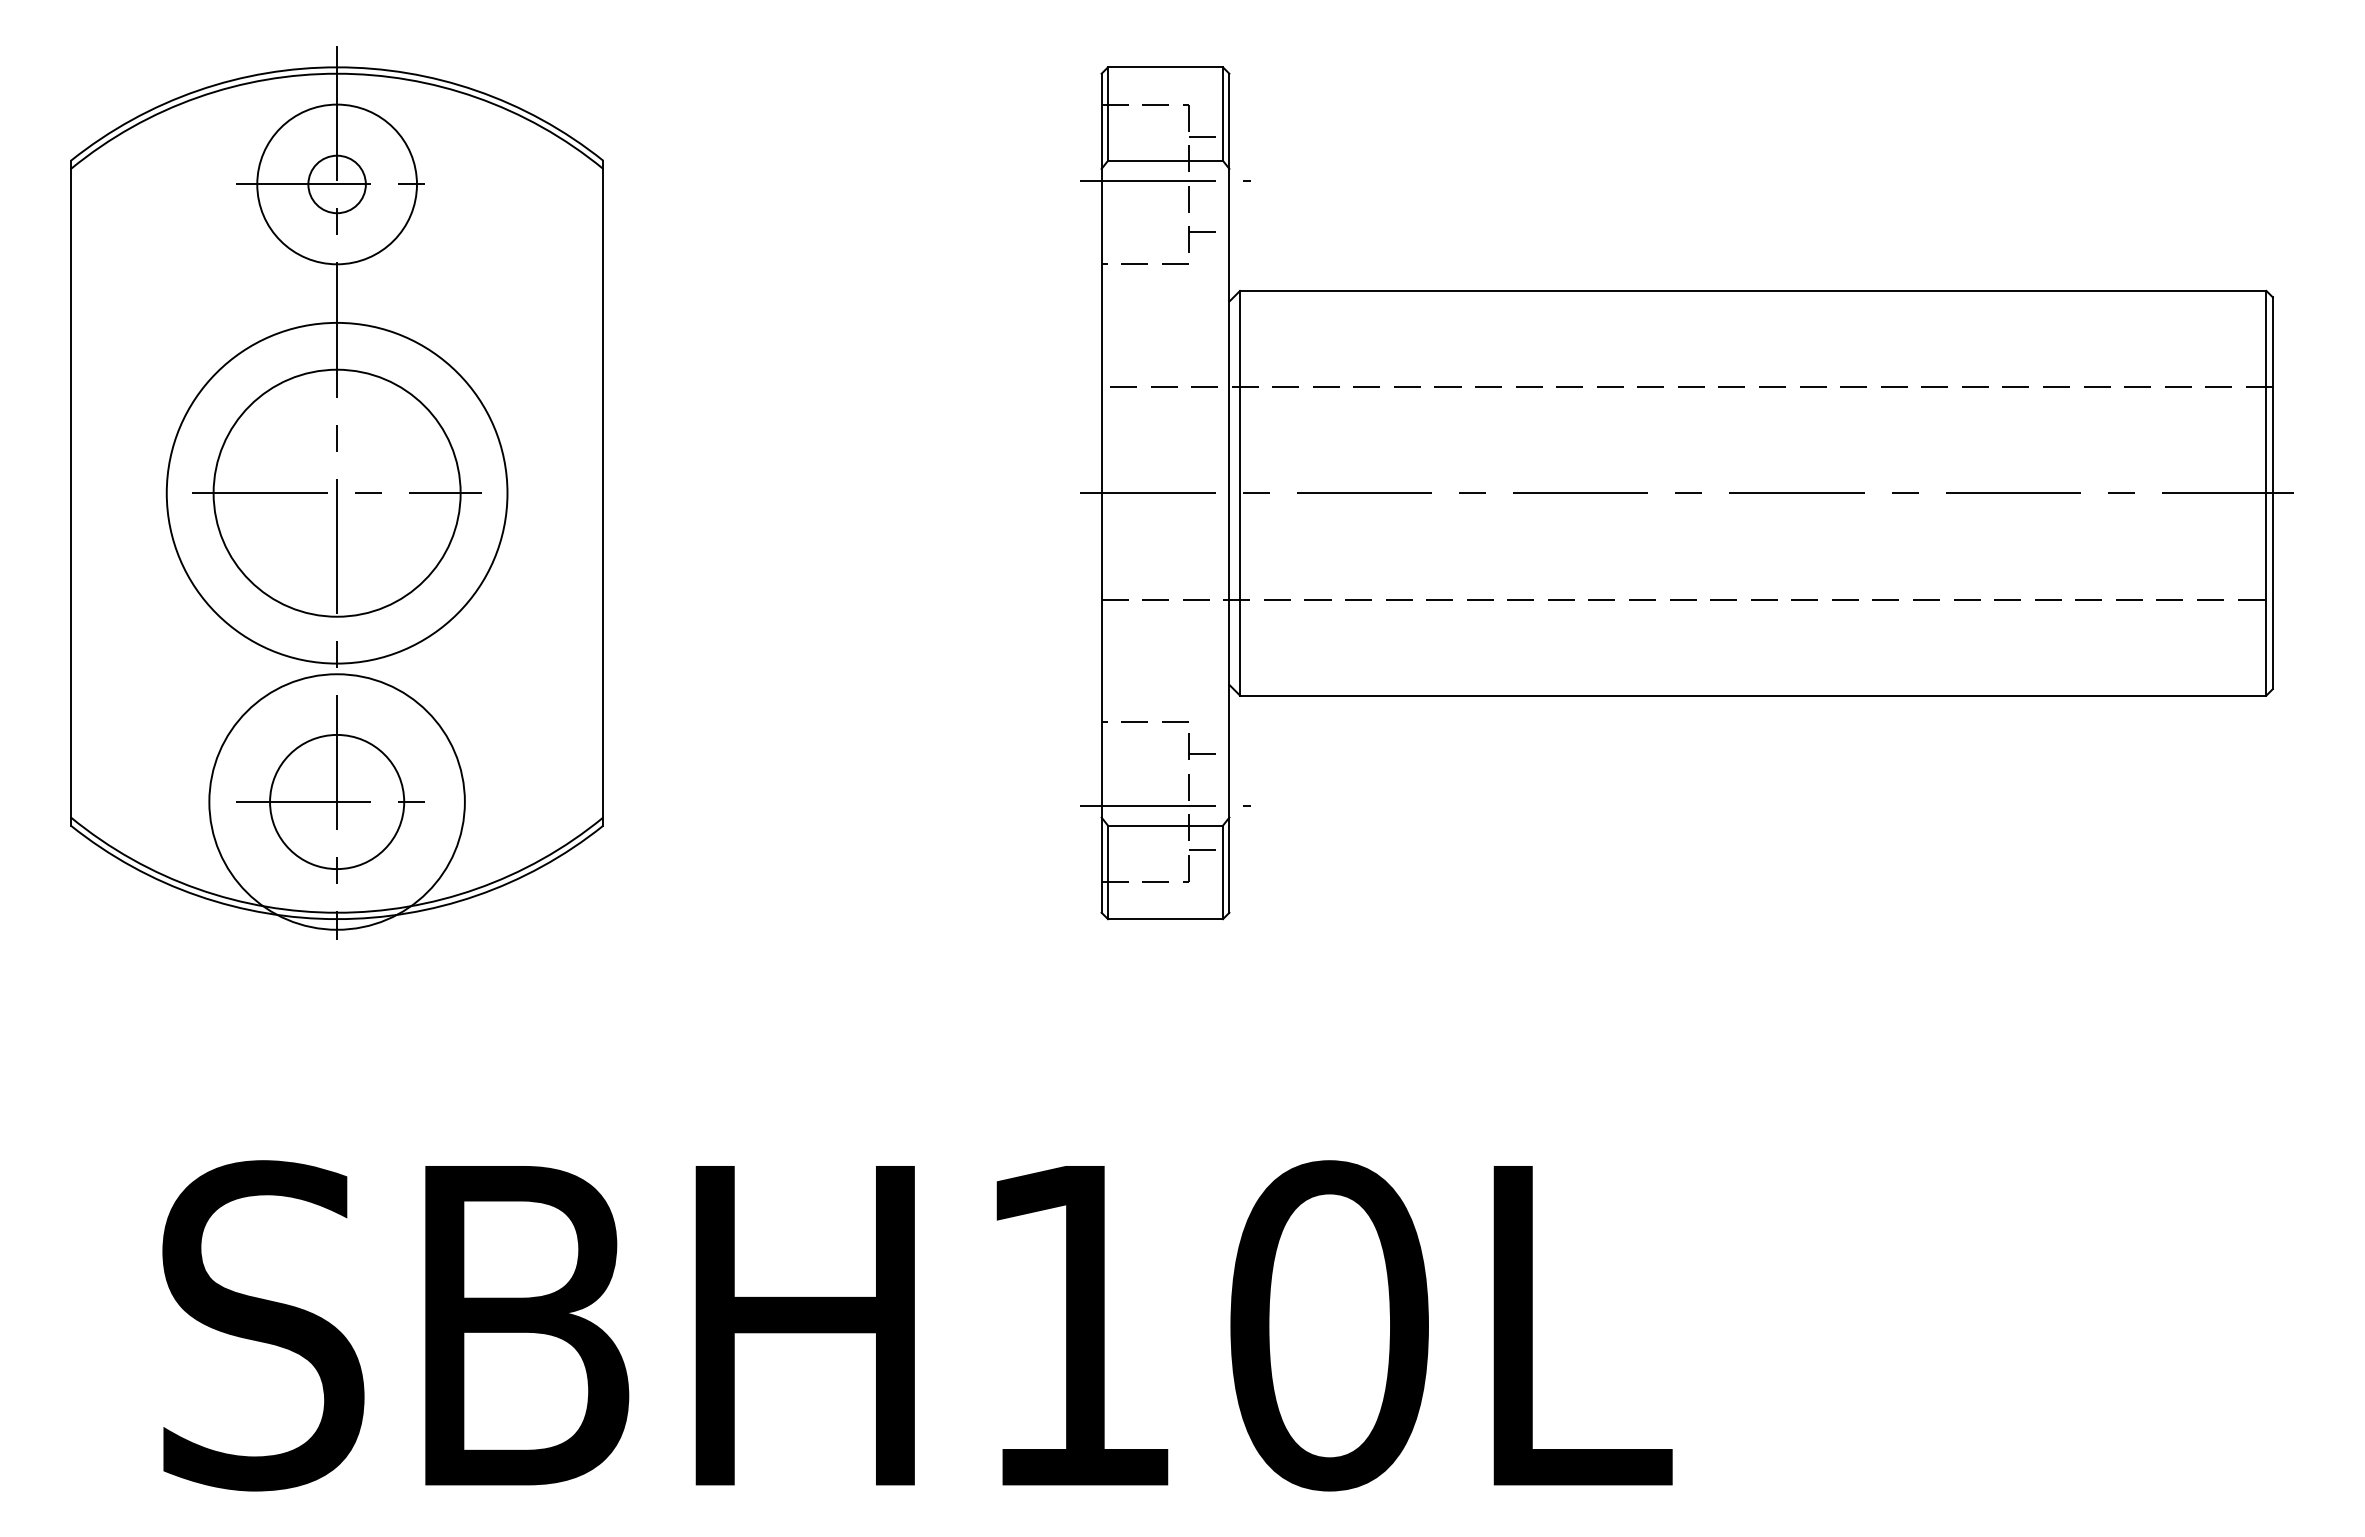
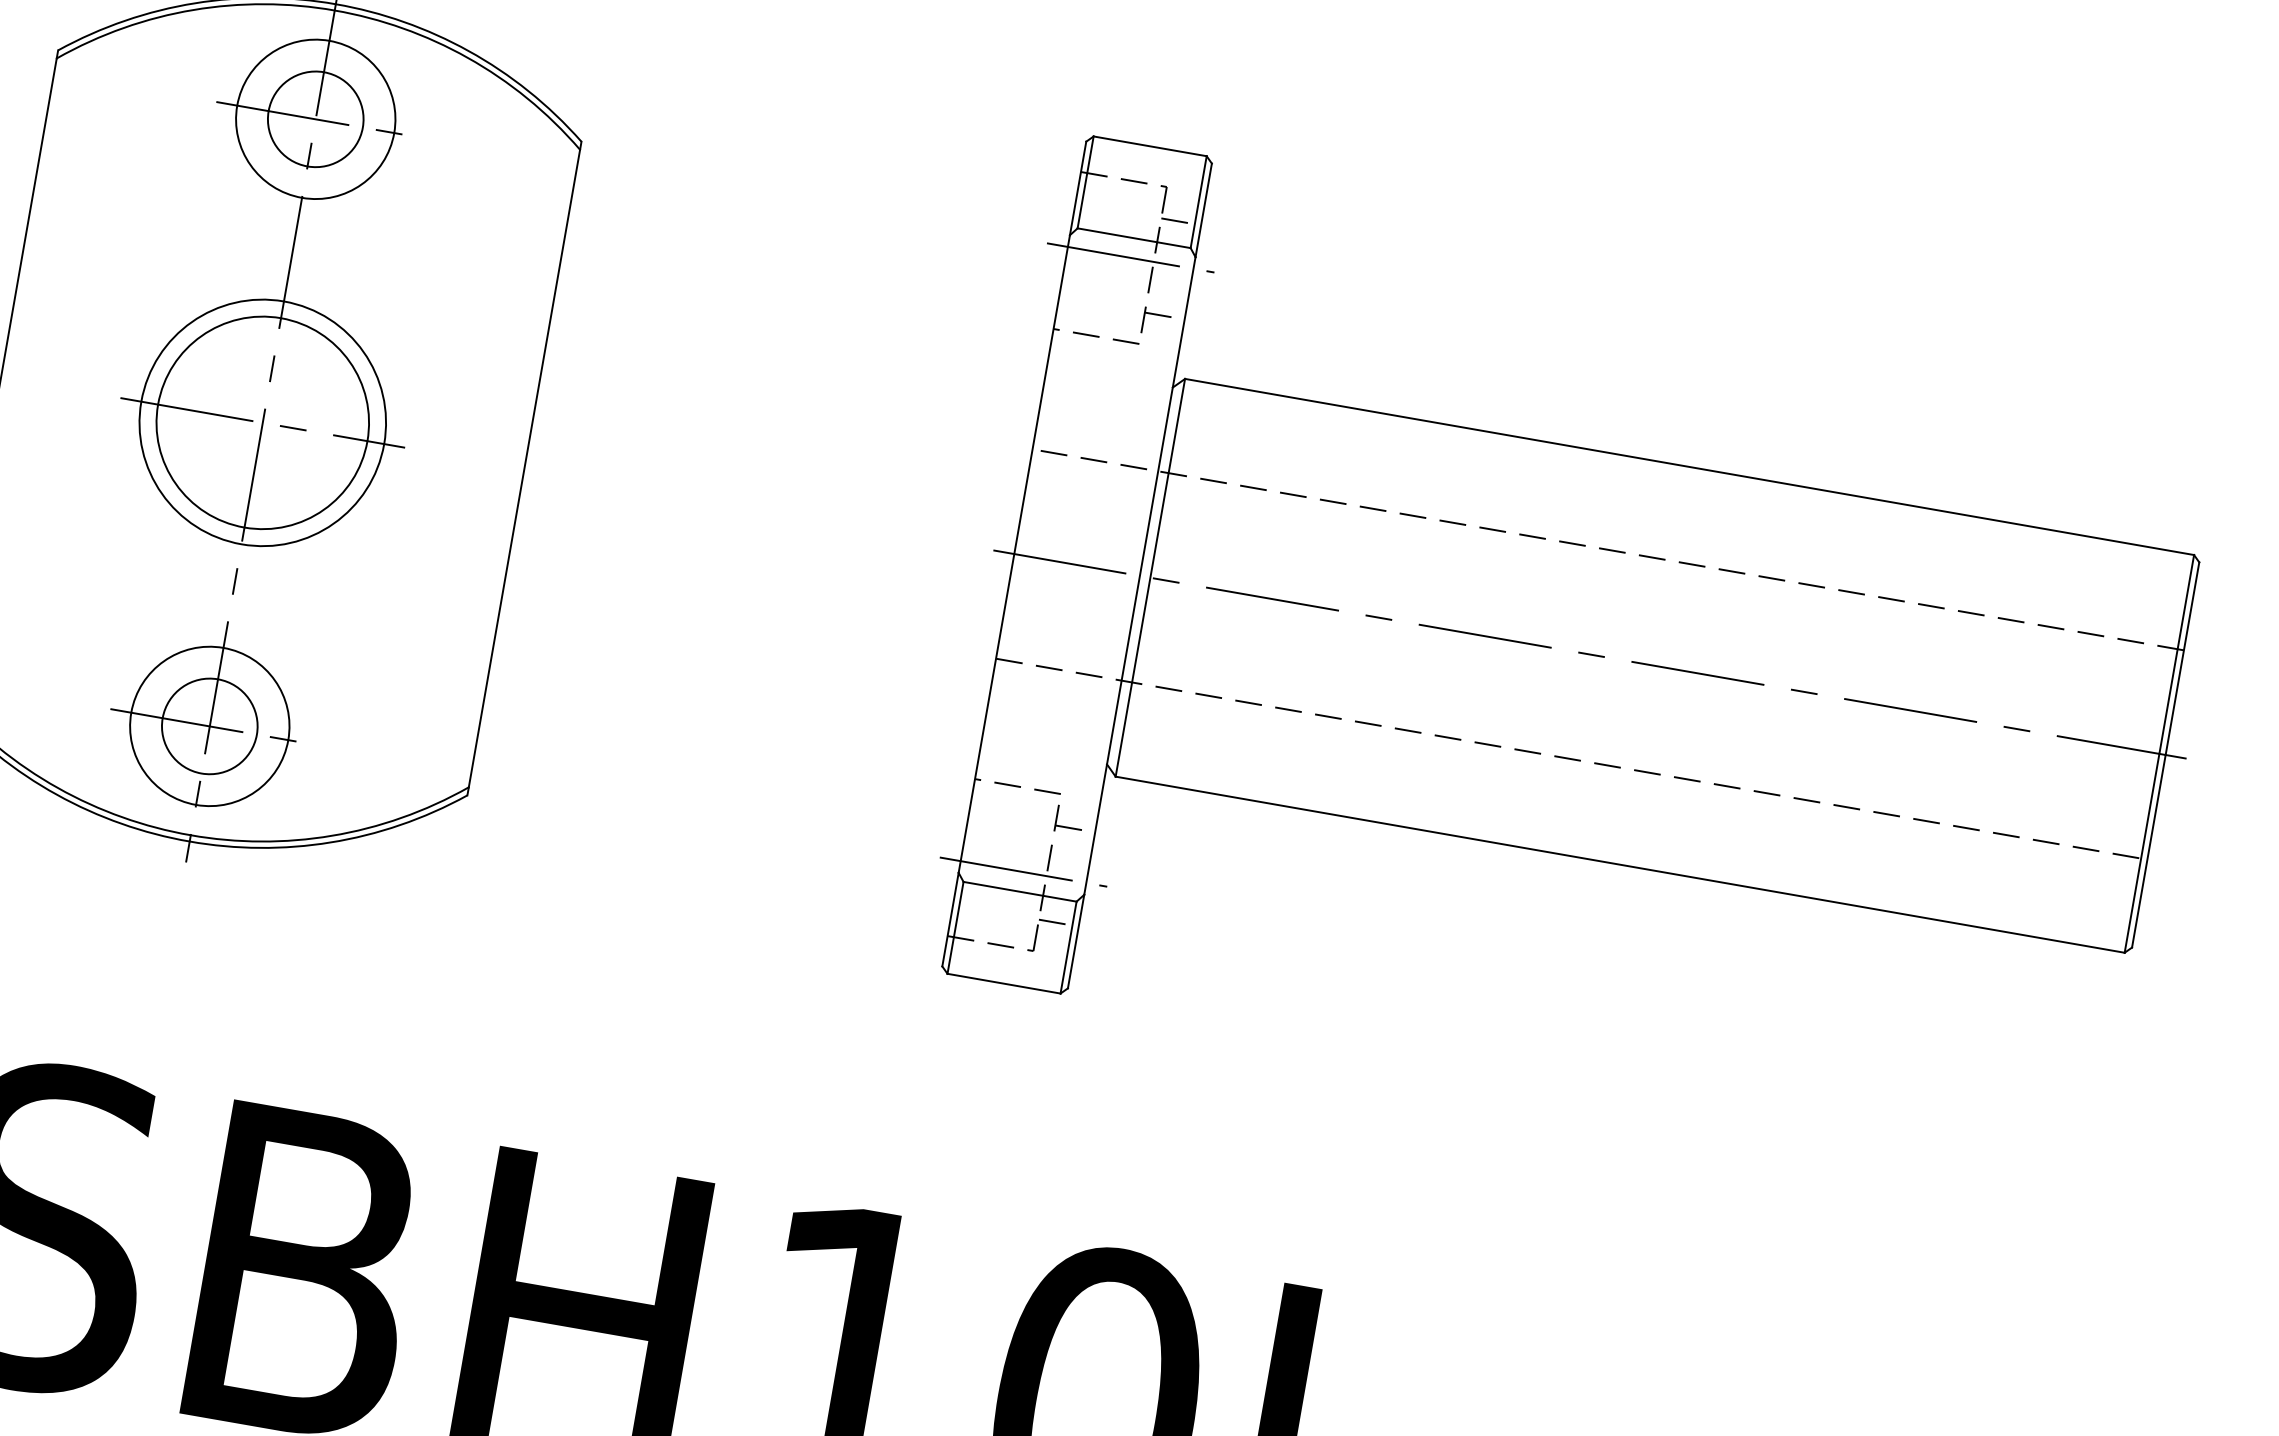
circle: (337, 184) -> (316, 119), size x1.67
circle: (336, 492) -> (262, 422), size x0.62
circle: (336, 801) -> (209, 725), size x0.62
circle: (337, 801) -> (210, 725), size x0.71

